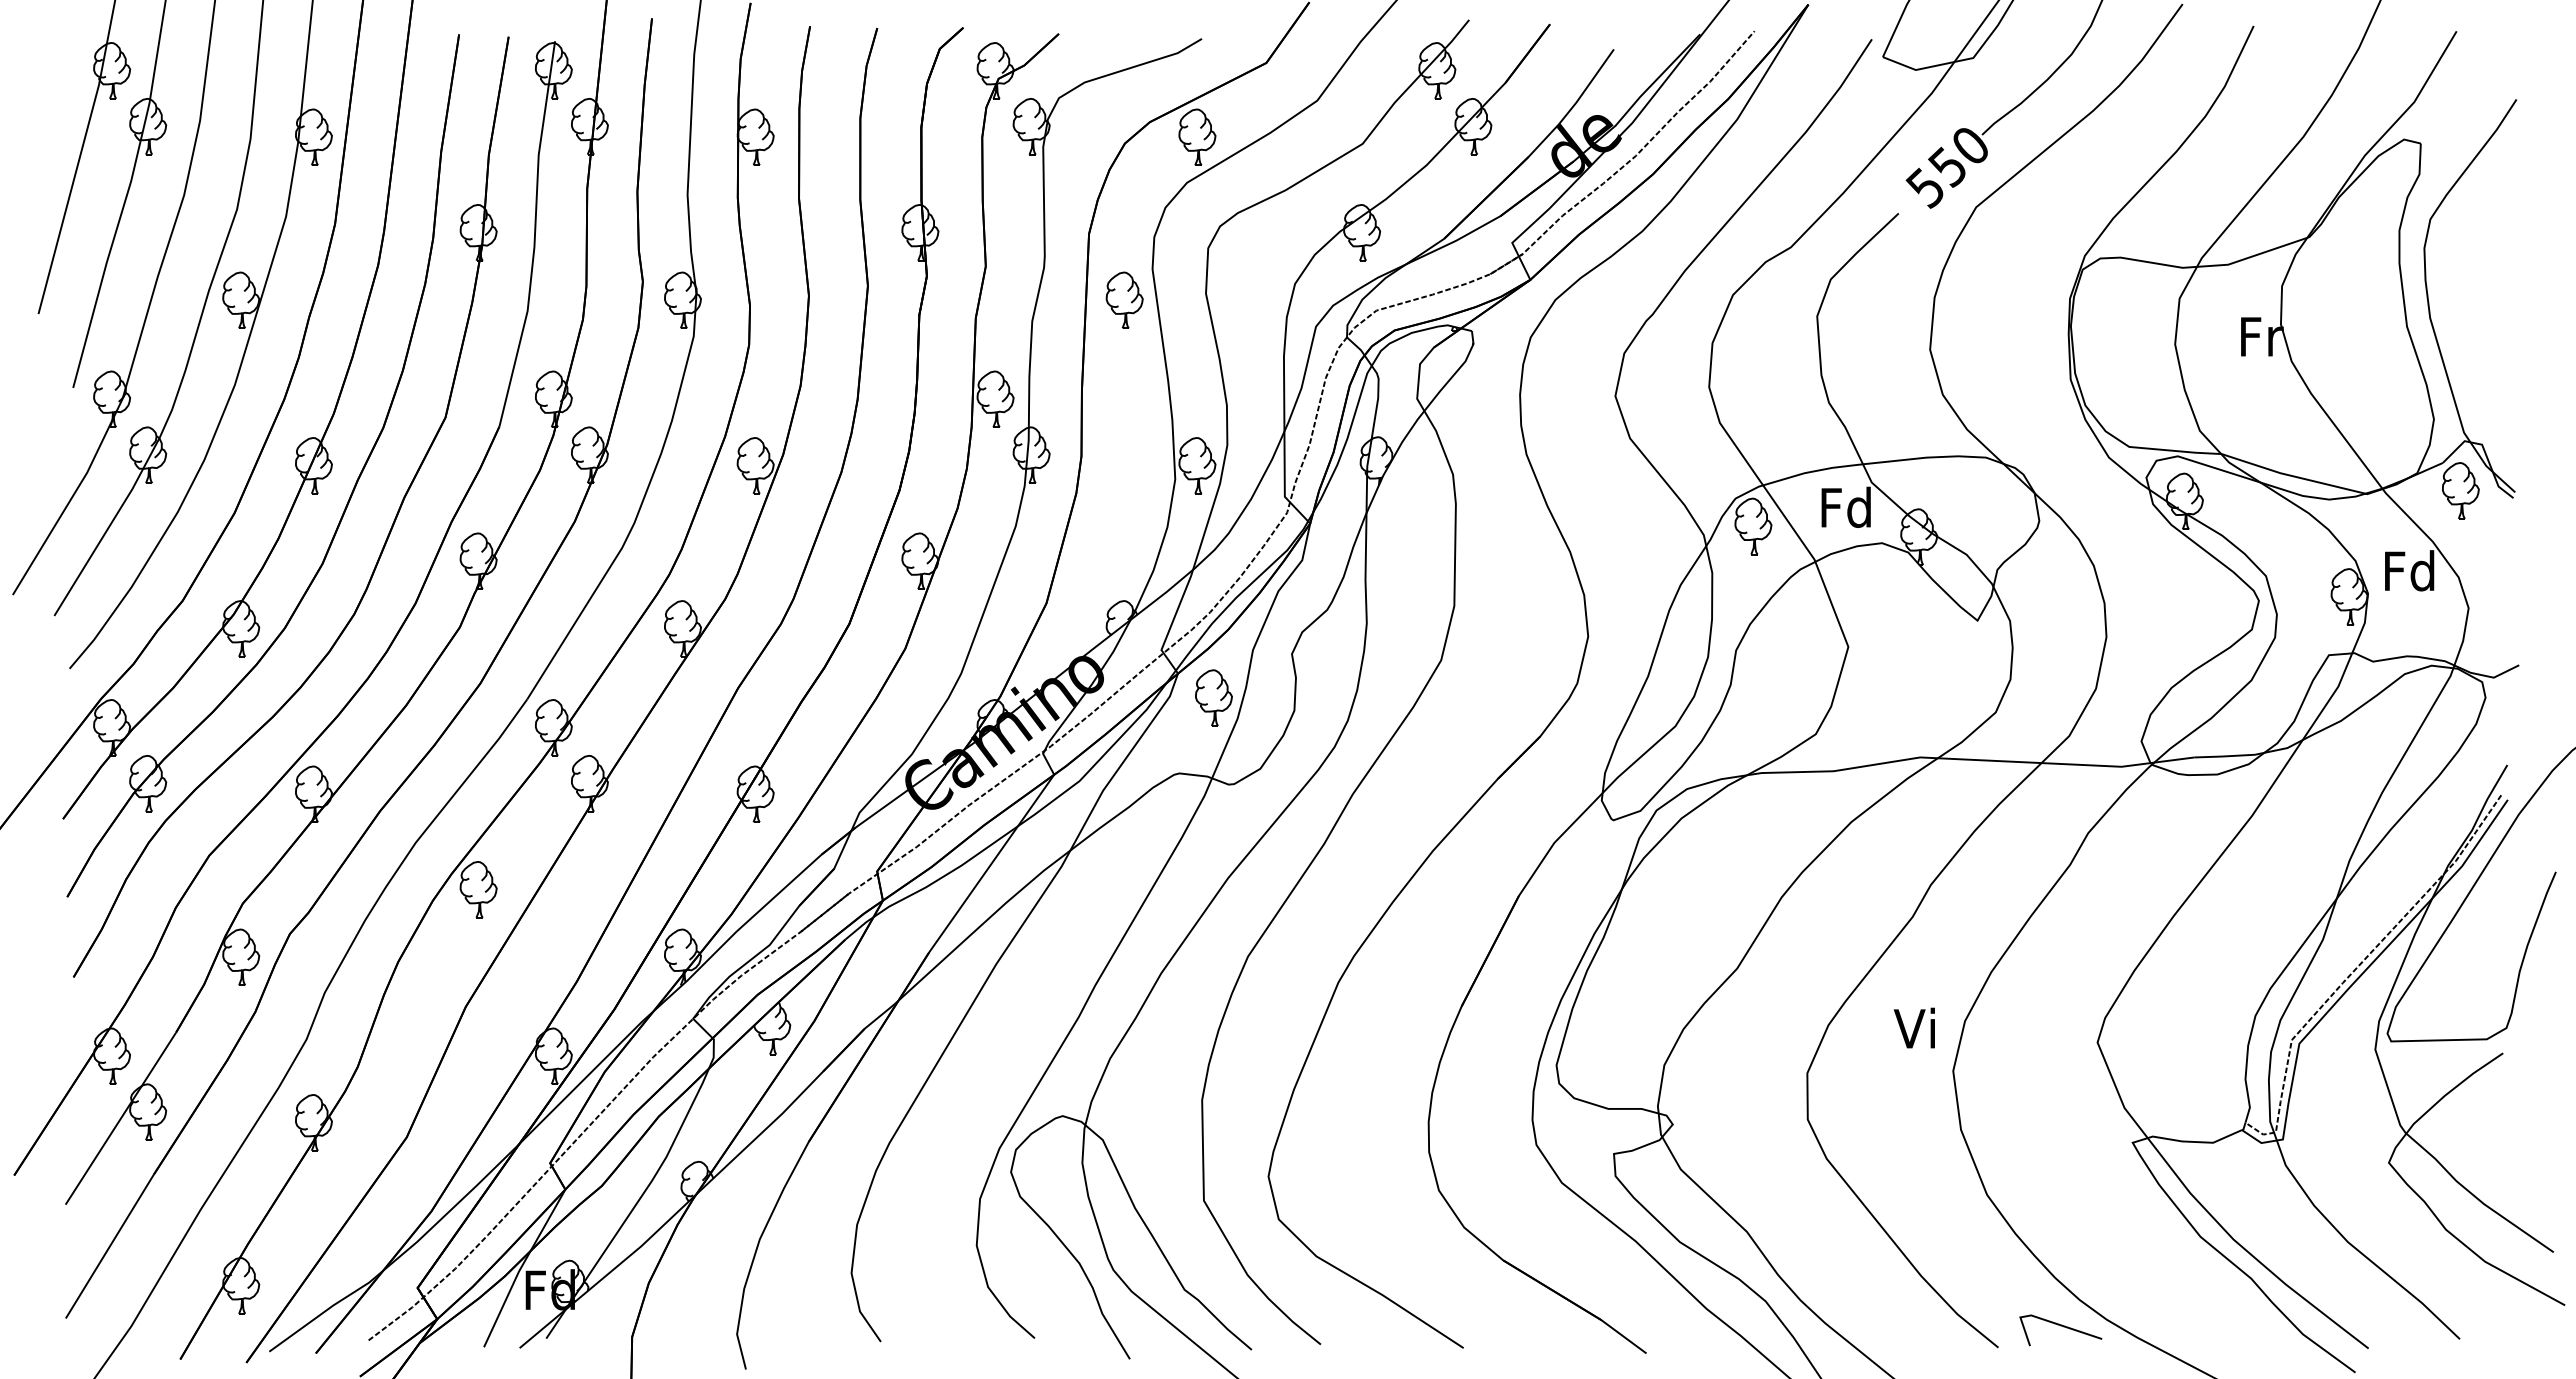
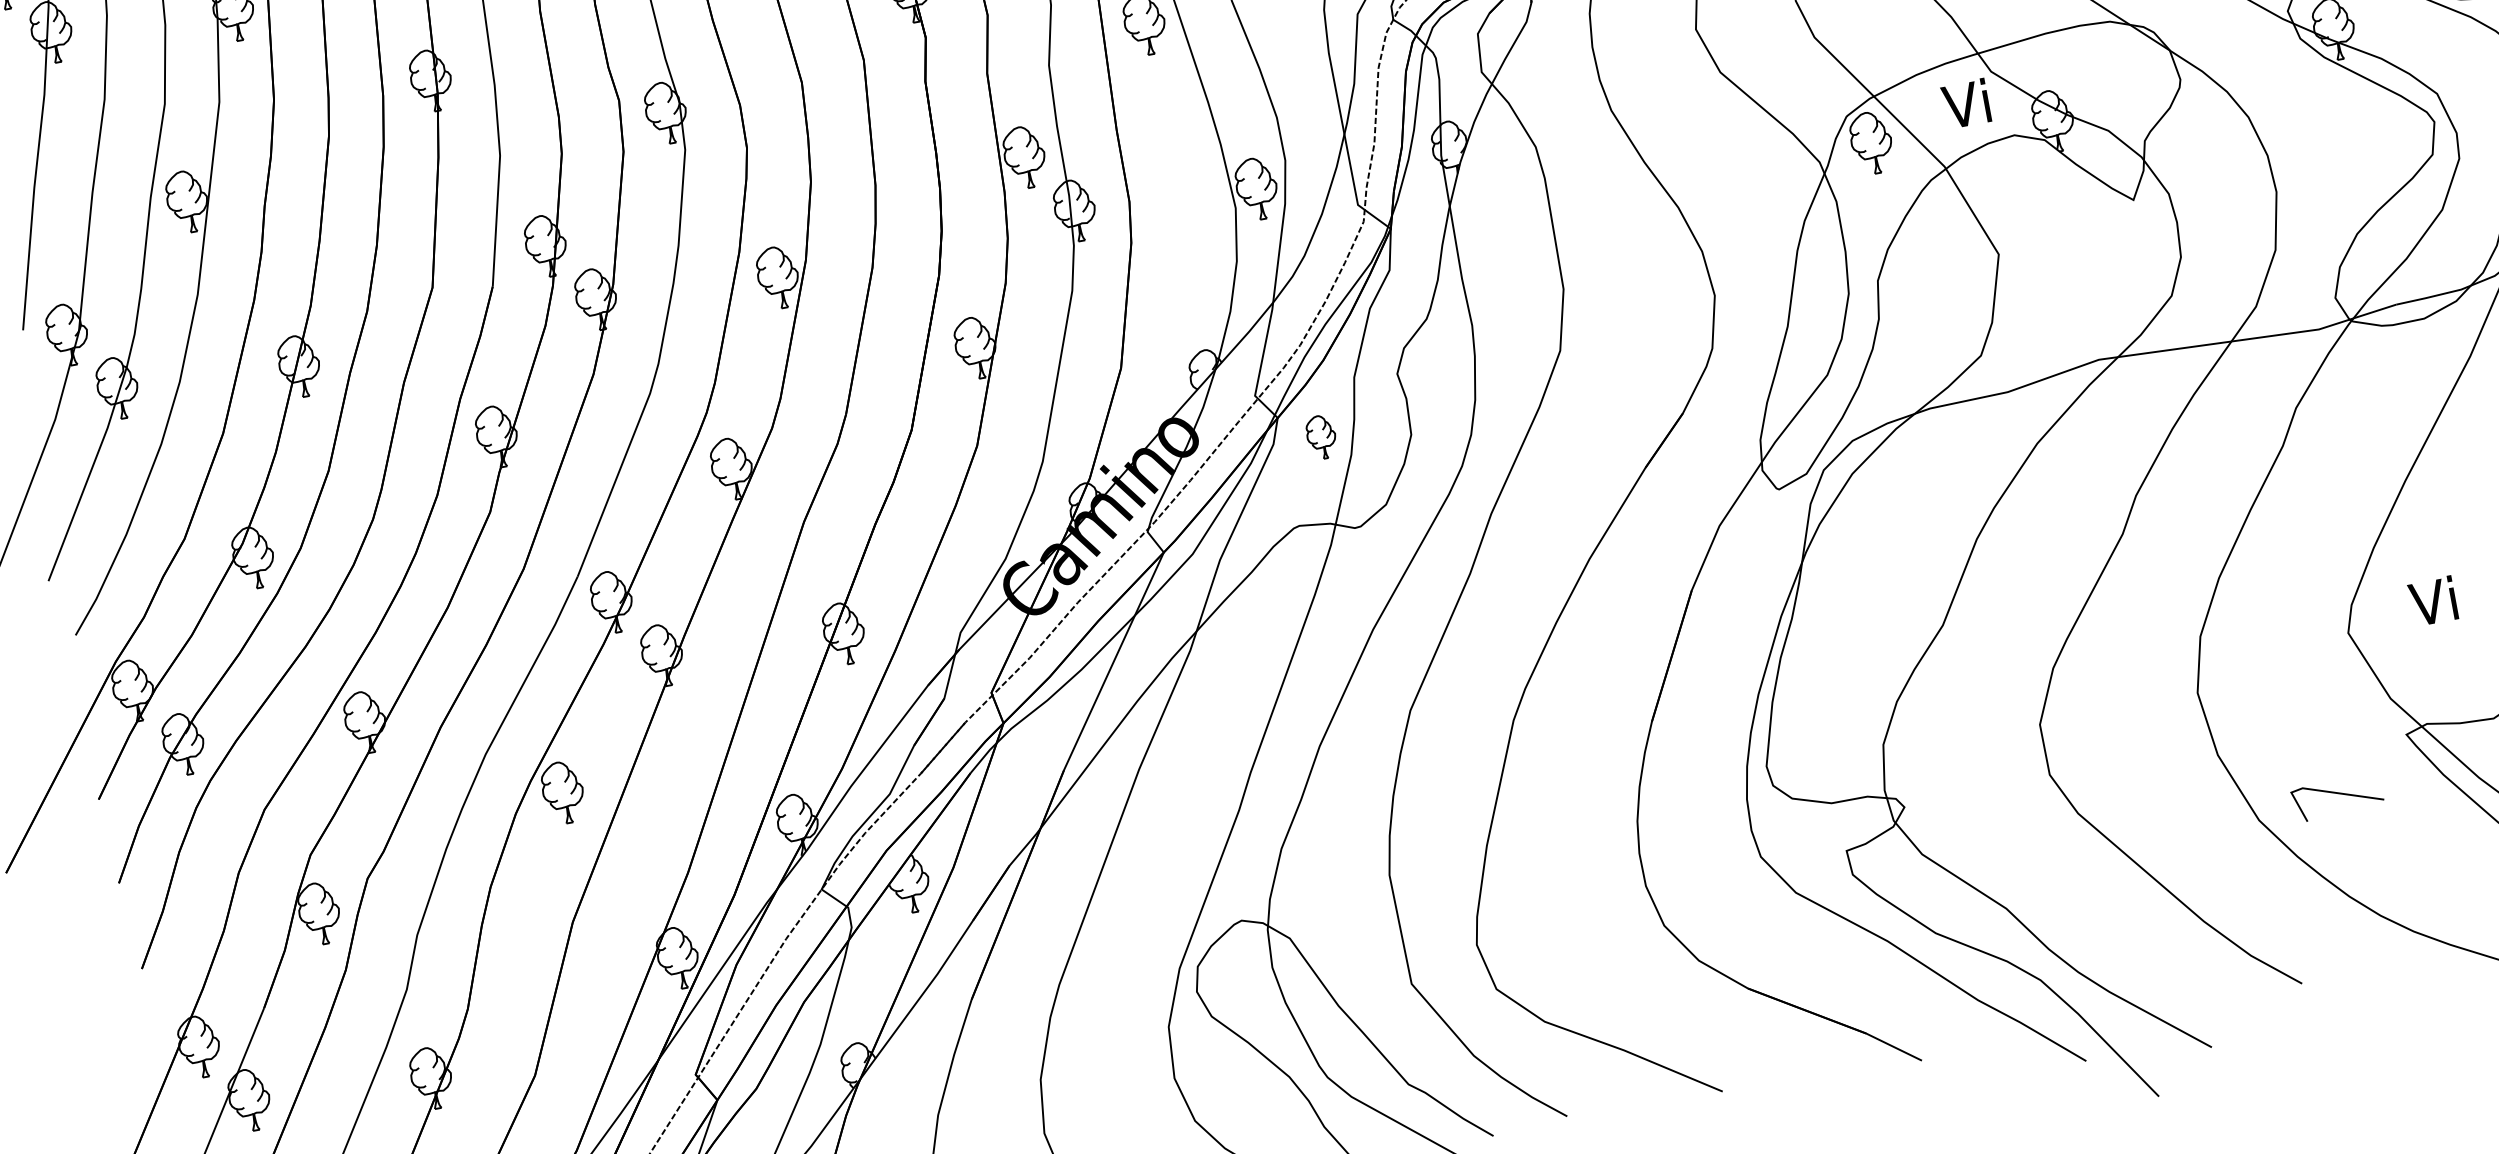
text: (1845, 506) -> (1967, 102), Fd -> Vi
part: (1213, 697) -> (1320, 436), size x0.7
text: (1913, 1027) -> (2431, 600), moved
line: (2060, 1326) -> (2336, 794), moved

